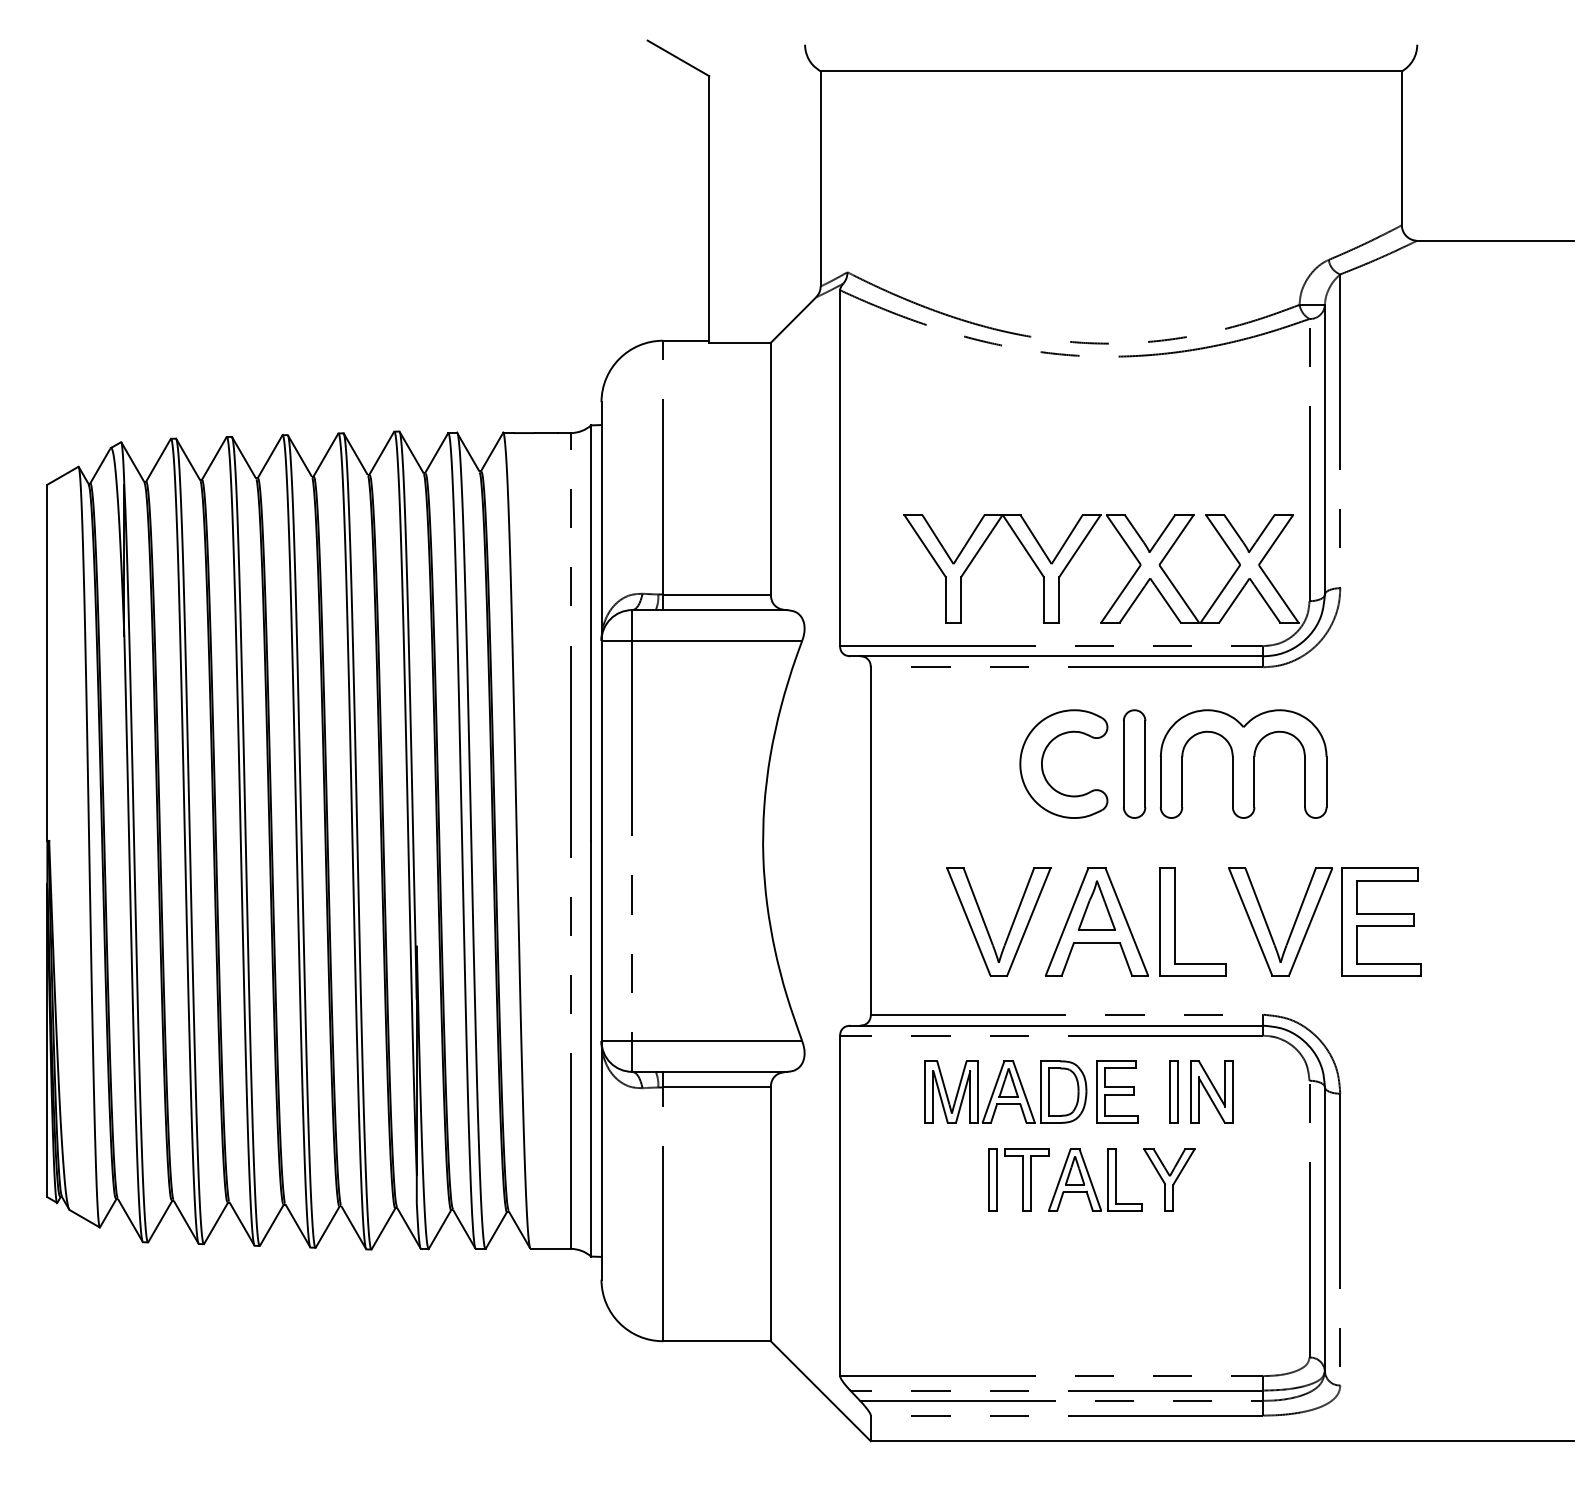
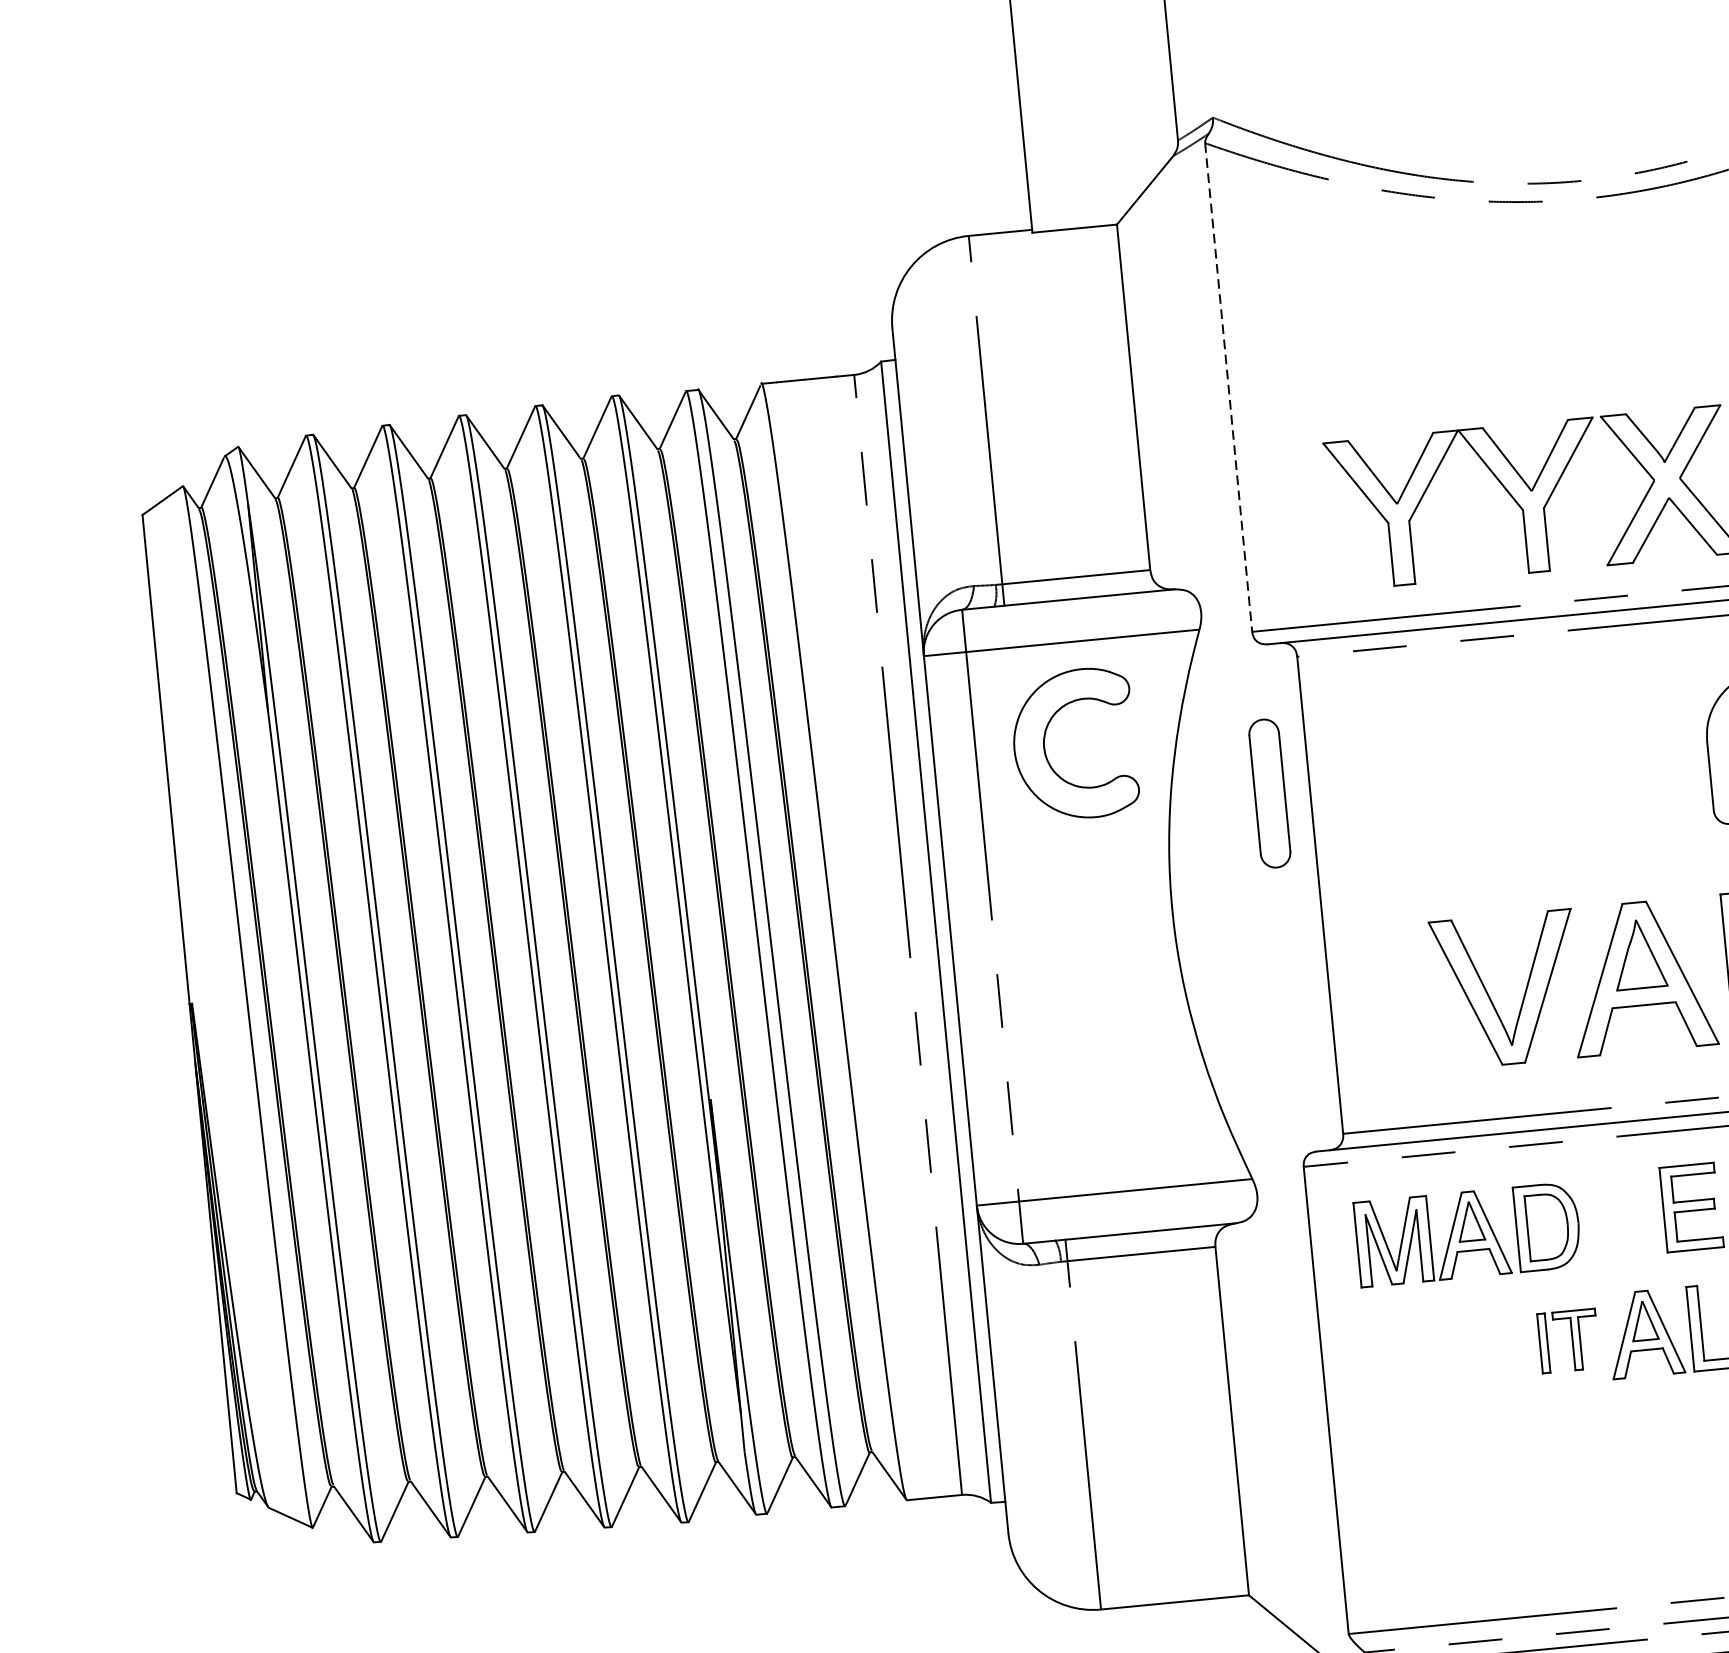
line: (840, 468) -> (1229, 387), solid -> dashed
part: (1043, 759) -> (1045, 740), moved
part: (1134, 763) -> (1269, 792), moved
part: (1005, 1091) -> (1467, 1233), moved
part: (1018, 1179) -> (1567, 1340), size x0.7

